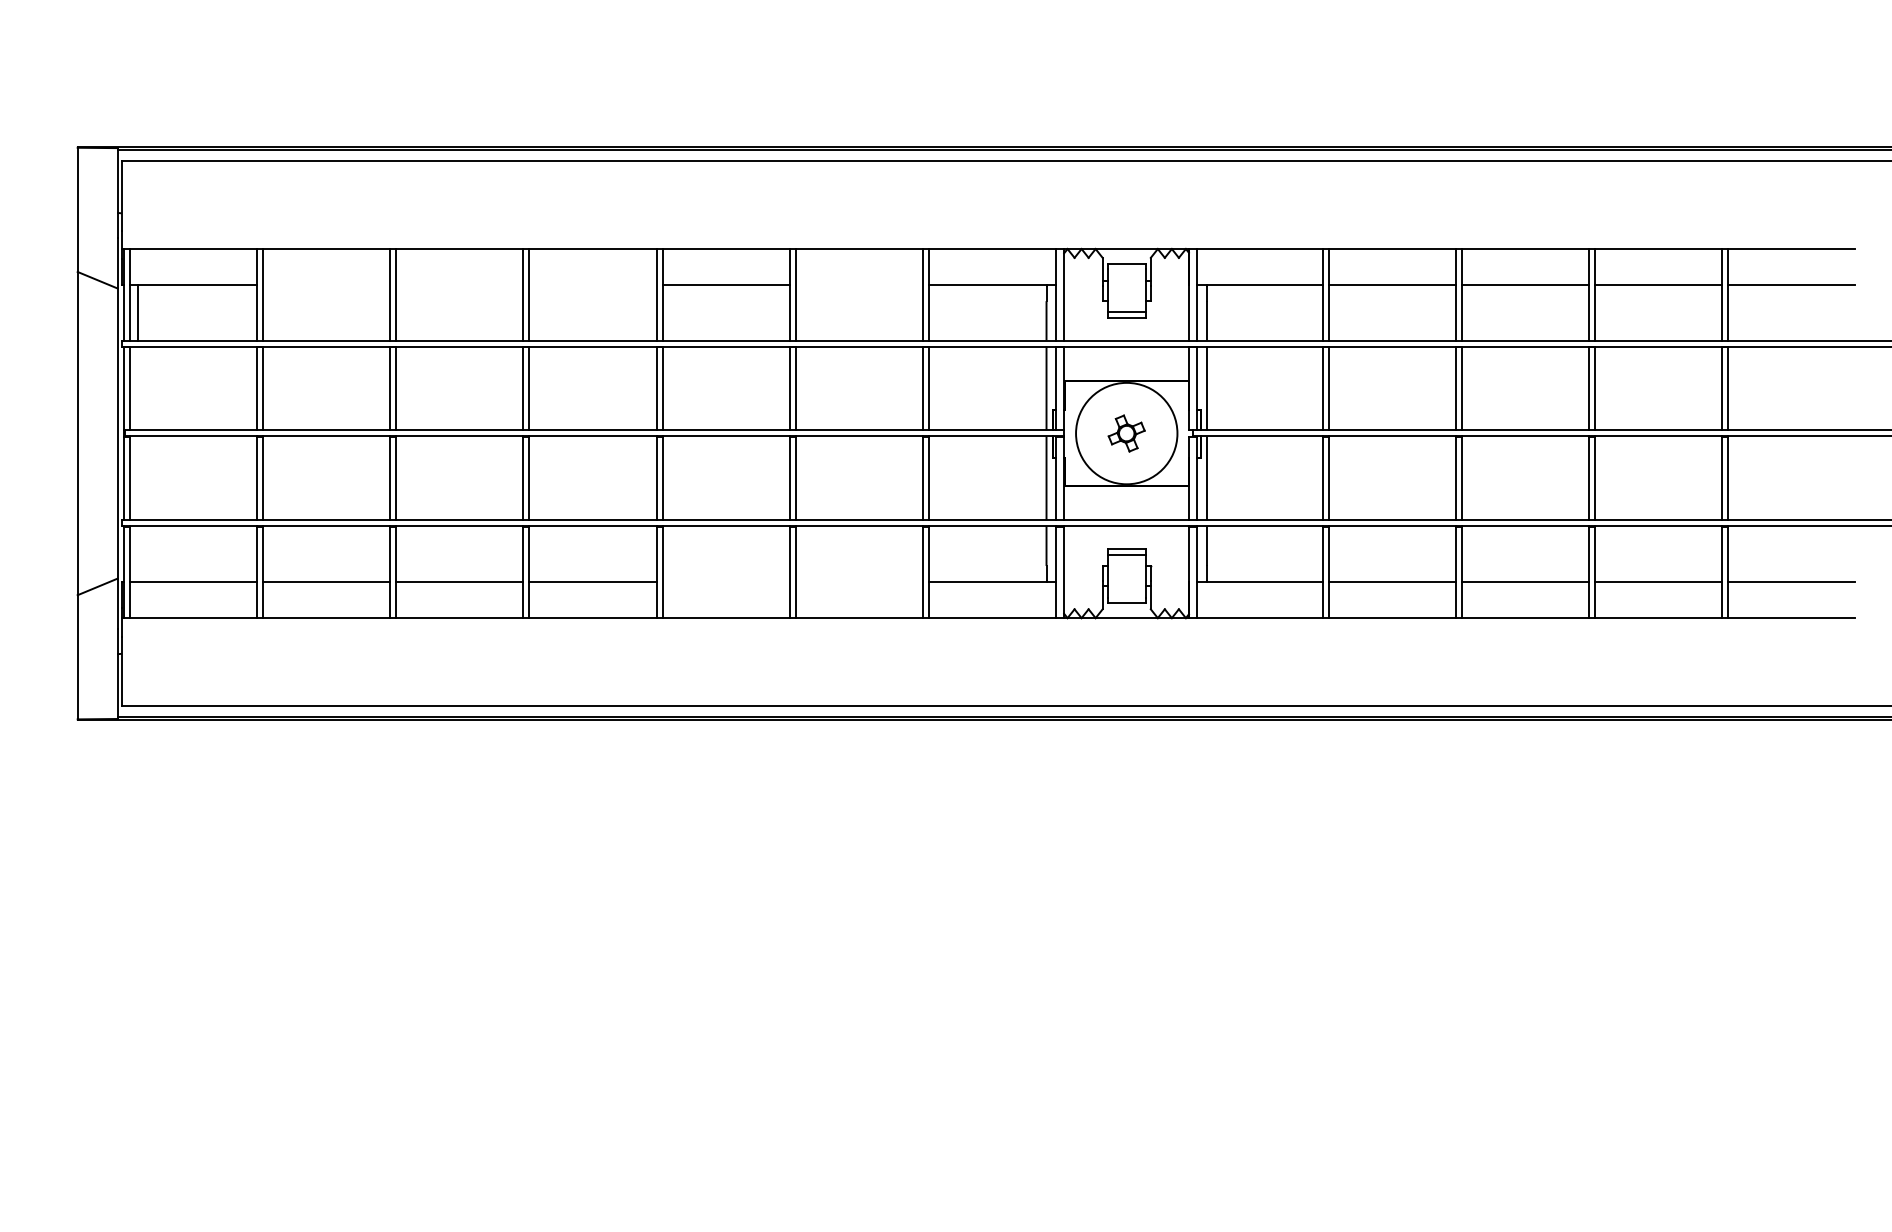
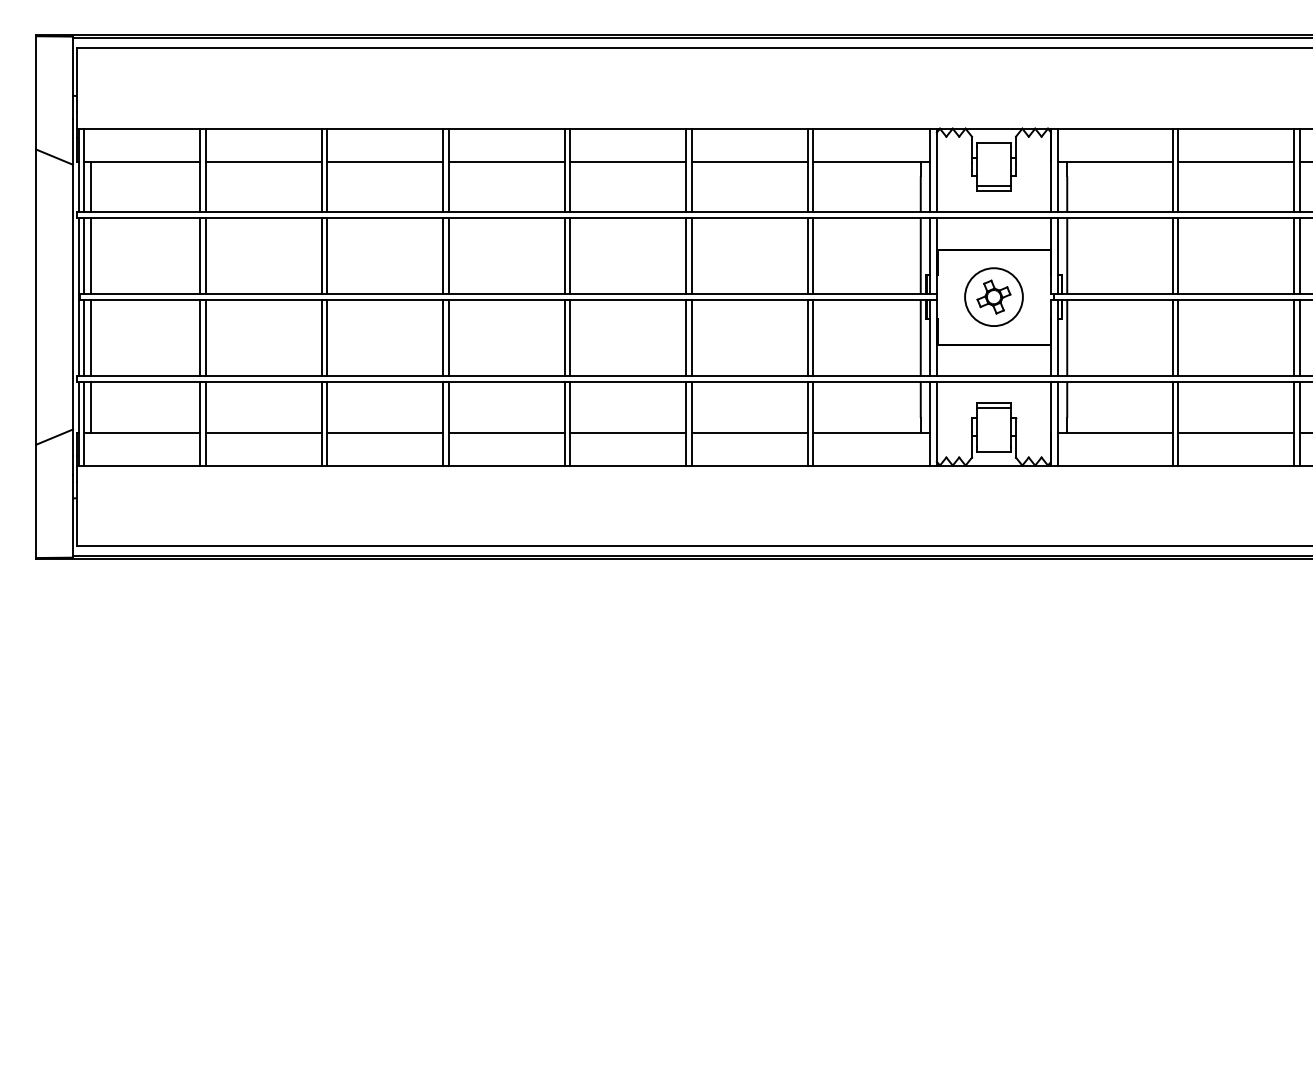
line: (326, 285) -> (263, 161), added
line: (459, 285) -> (384, 161), added
line: (592, 285) -> (506, 161), added
line: (858, 285) -> (749, 161), added
line: (137, 388) -> (91, 256), added
circle: (1126, 433) -> (993, 297), size x0.62
line: (137, 478) -> (91, 338), added
line: (137, 554) -> (91, 407), added
line: (725, 582) -> (627, 433), added
line: (858, 582) -> (749, 433), added

